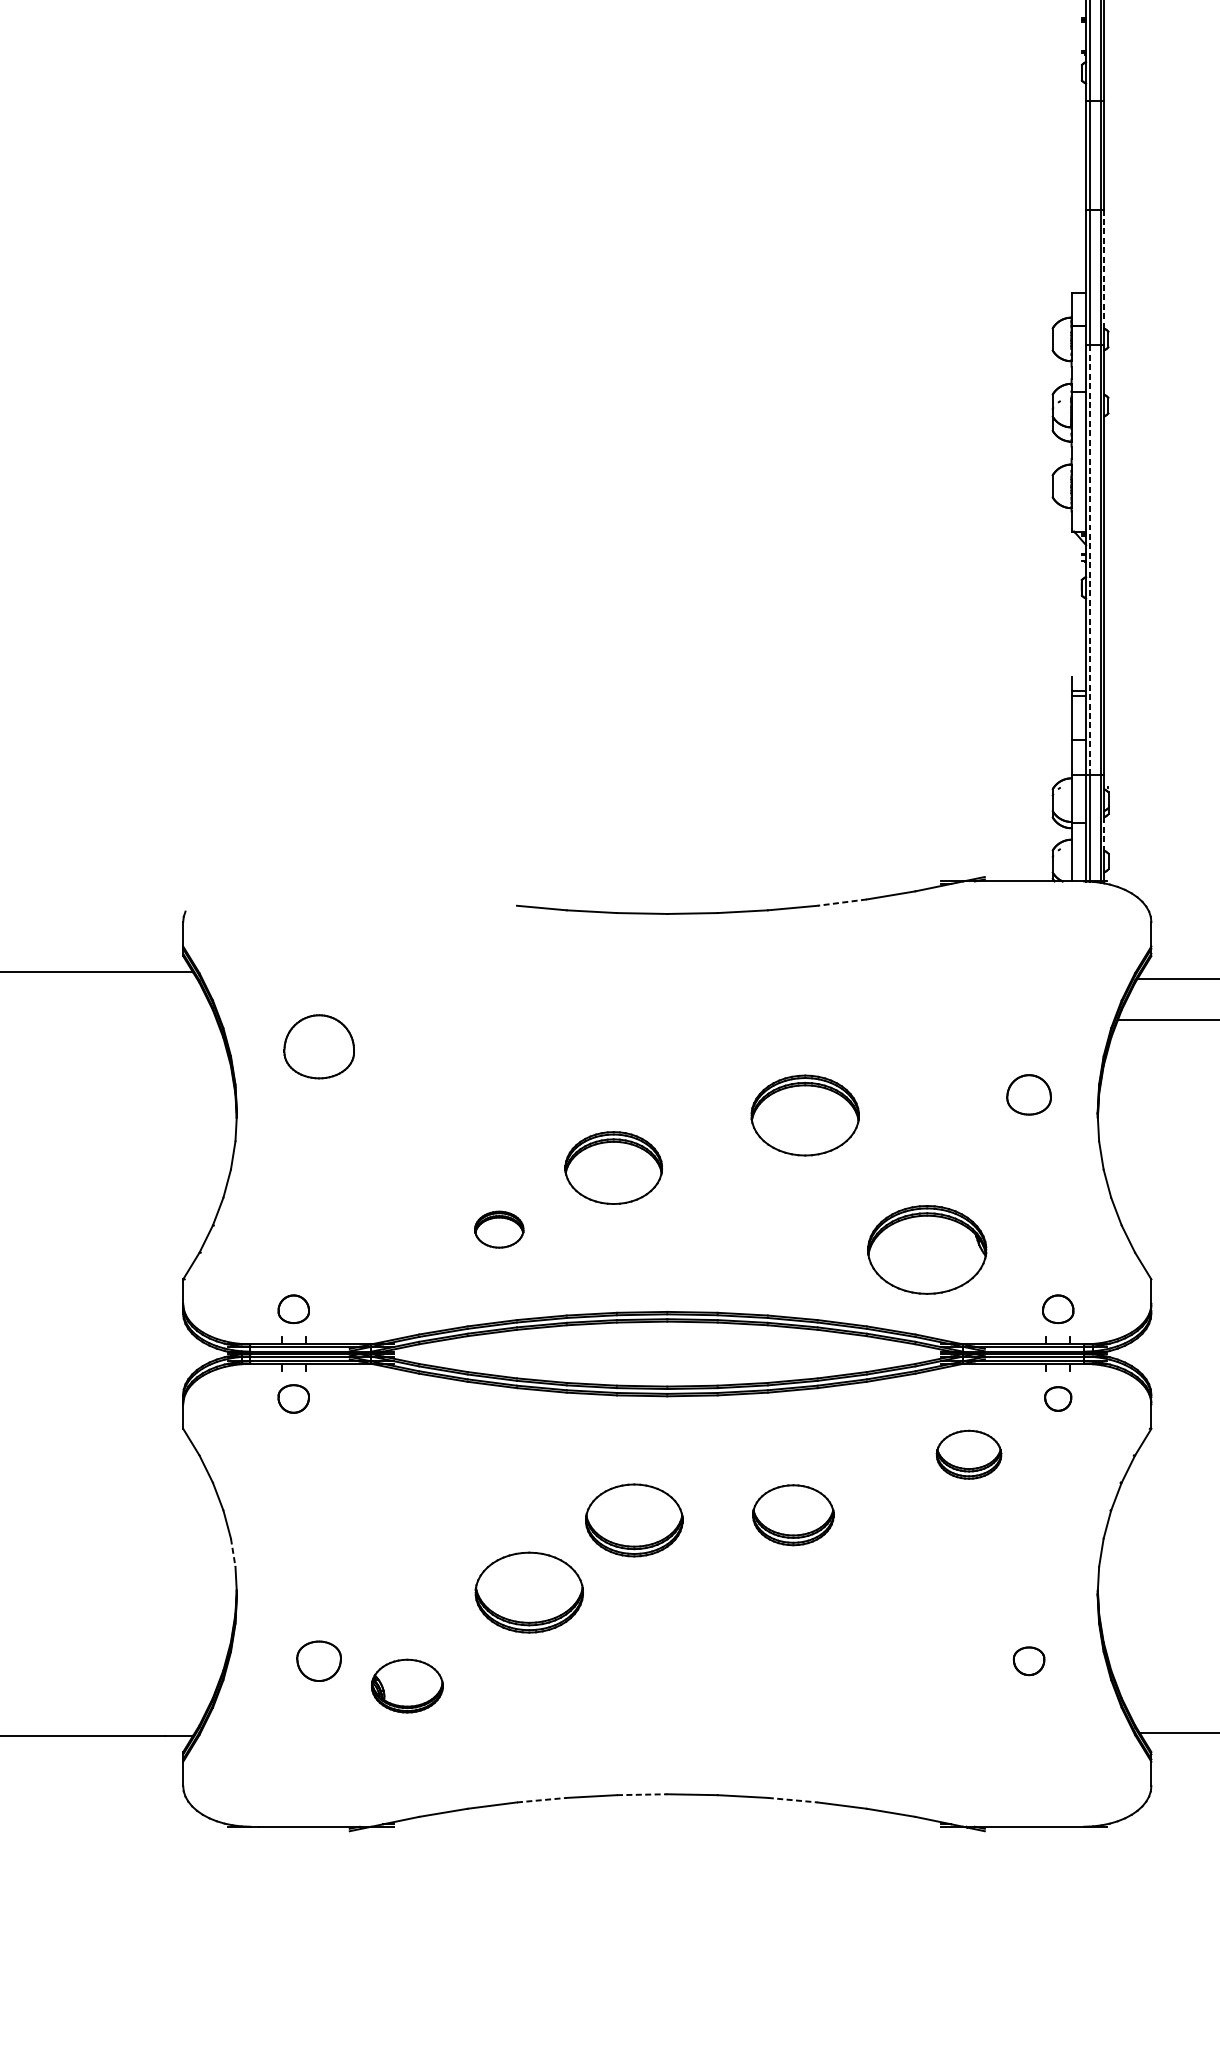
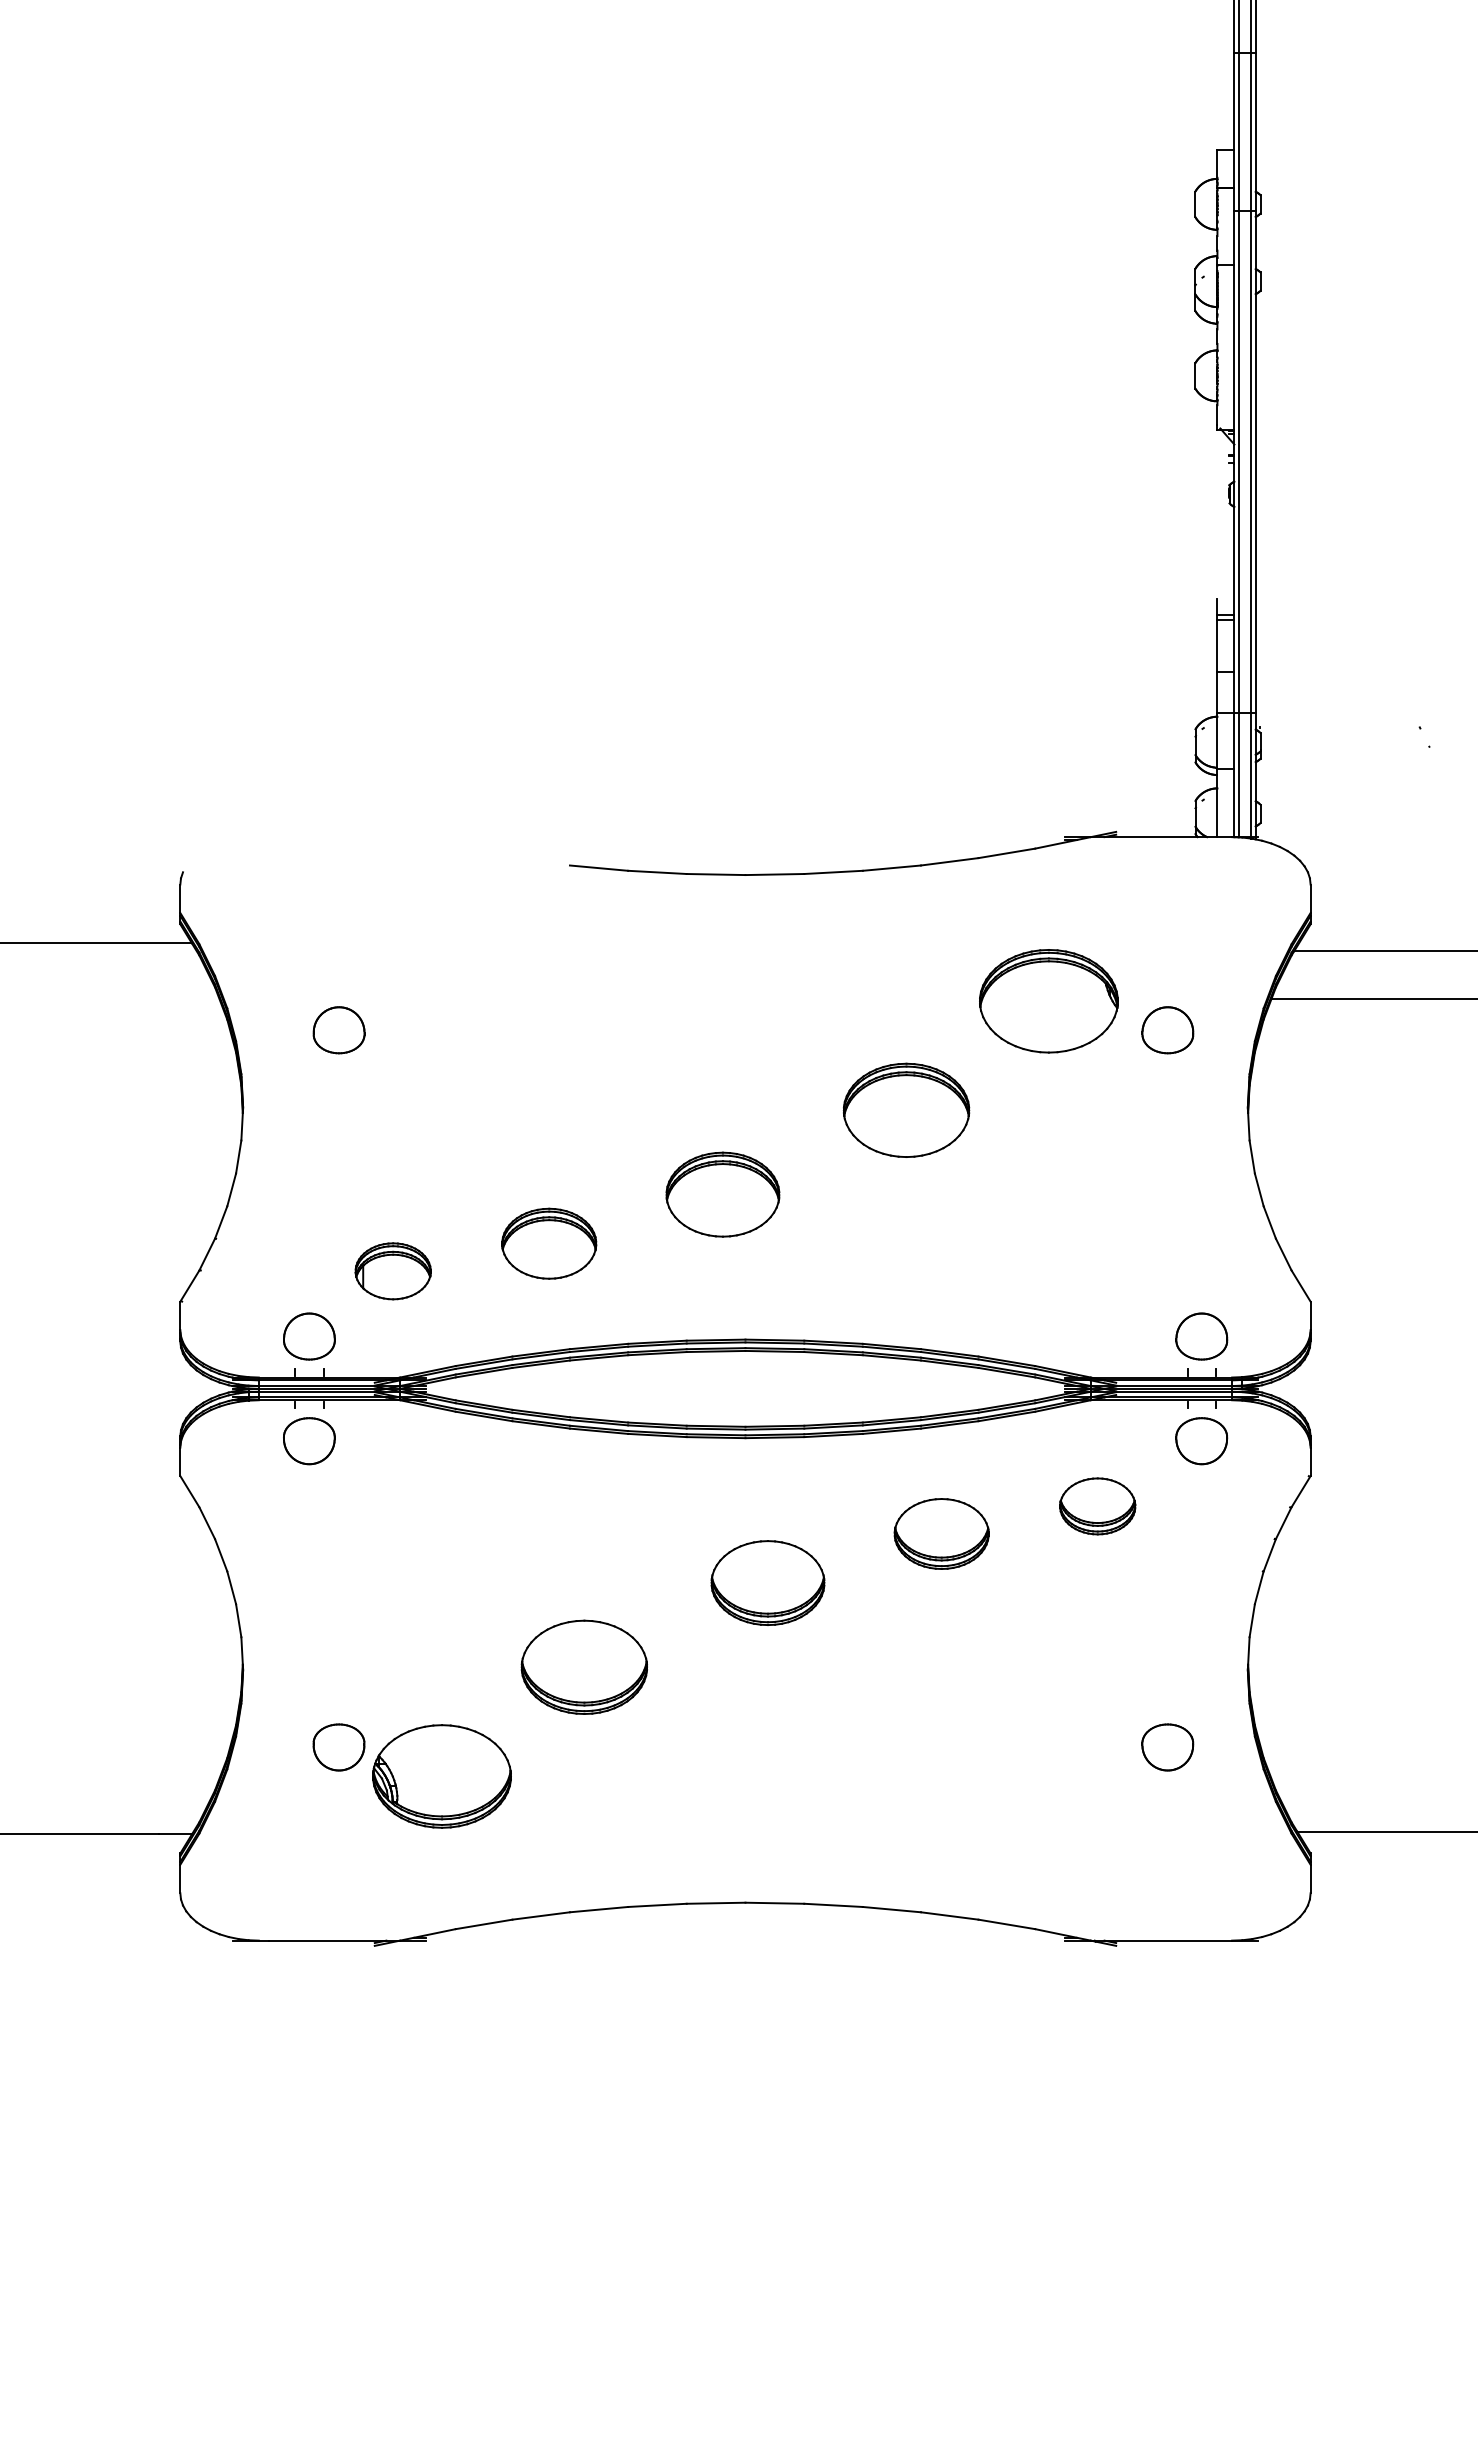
line: (1104, 268) -> (1255, 121), dashed -> solid
line: (1089, 560) -> (1238, 462), dashed -> solid
line: (1104, 833) -> (1255, 781), dashed -> solid
line: (842, 902) -> (949, 861), dashed -> solid
part: (318, 1047) -> (338, 1030), size x0.62
part: (1028, 1095) -> (1167, 1030), moved
part: (613, 1167) -> (722, 1194), moved
part: (499, 1229) -> (549, 1243), size x1.67
part: (926, 1250) -> (1048, 1001), moved
part: (364, 1253) -> (392, 1271), added
part: (293, 1309) -> (309, 1336), size x1.43
part: (1057, 1309) -> (1201, 1336), size x1.43
part: (293, 1399) -> (309, 1441), size x1.43
part: (1057, 1399) -> (1201, 1441), size x1.67
part: (793, 1514) -> (941, 1533), moved
part: (633, 1519) -> (767, 1582), moved
line: (233, 1552) -> (238, 1620), dashed -> solid
part: (1028, 1661) -> (1167, 1747), size x1.43
part: (406, 1686) -> (441, 1776), size x1.67
line: (642, 1794) -> (716, 1903), dashed -> solid
line: (542, 1800) -> (599, 1909), dashed -> solid
line: (793, 1800) -> (892, 1909), dashed -> solid

